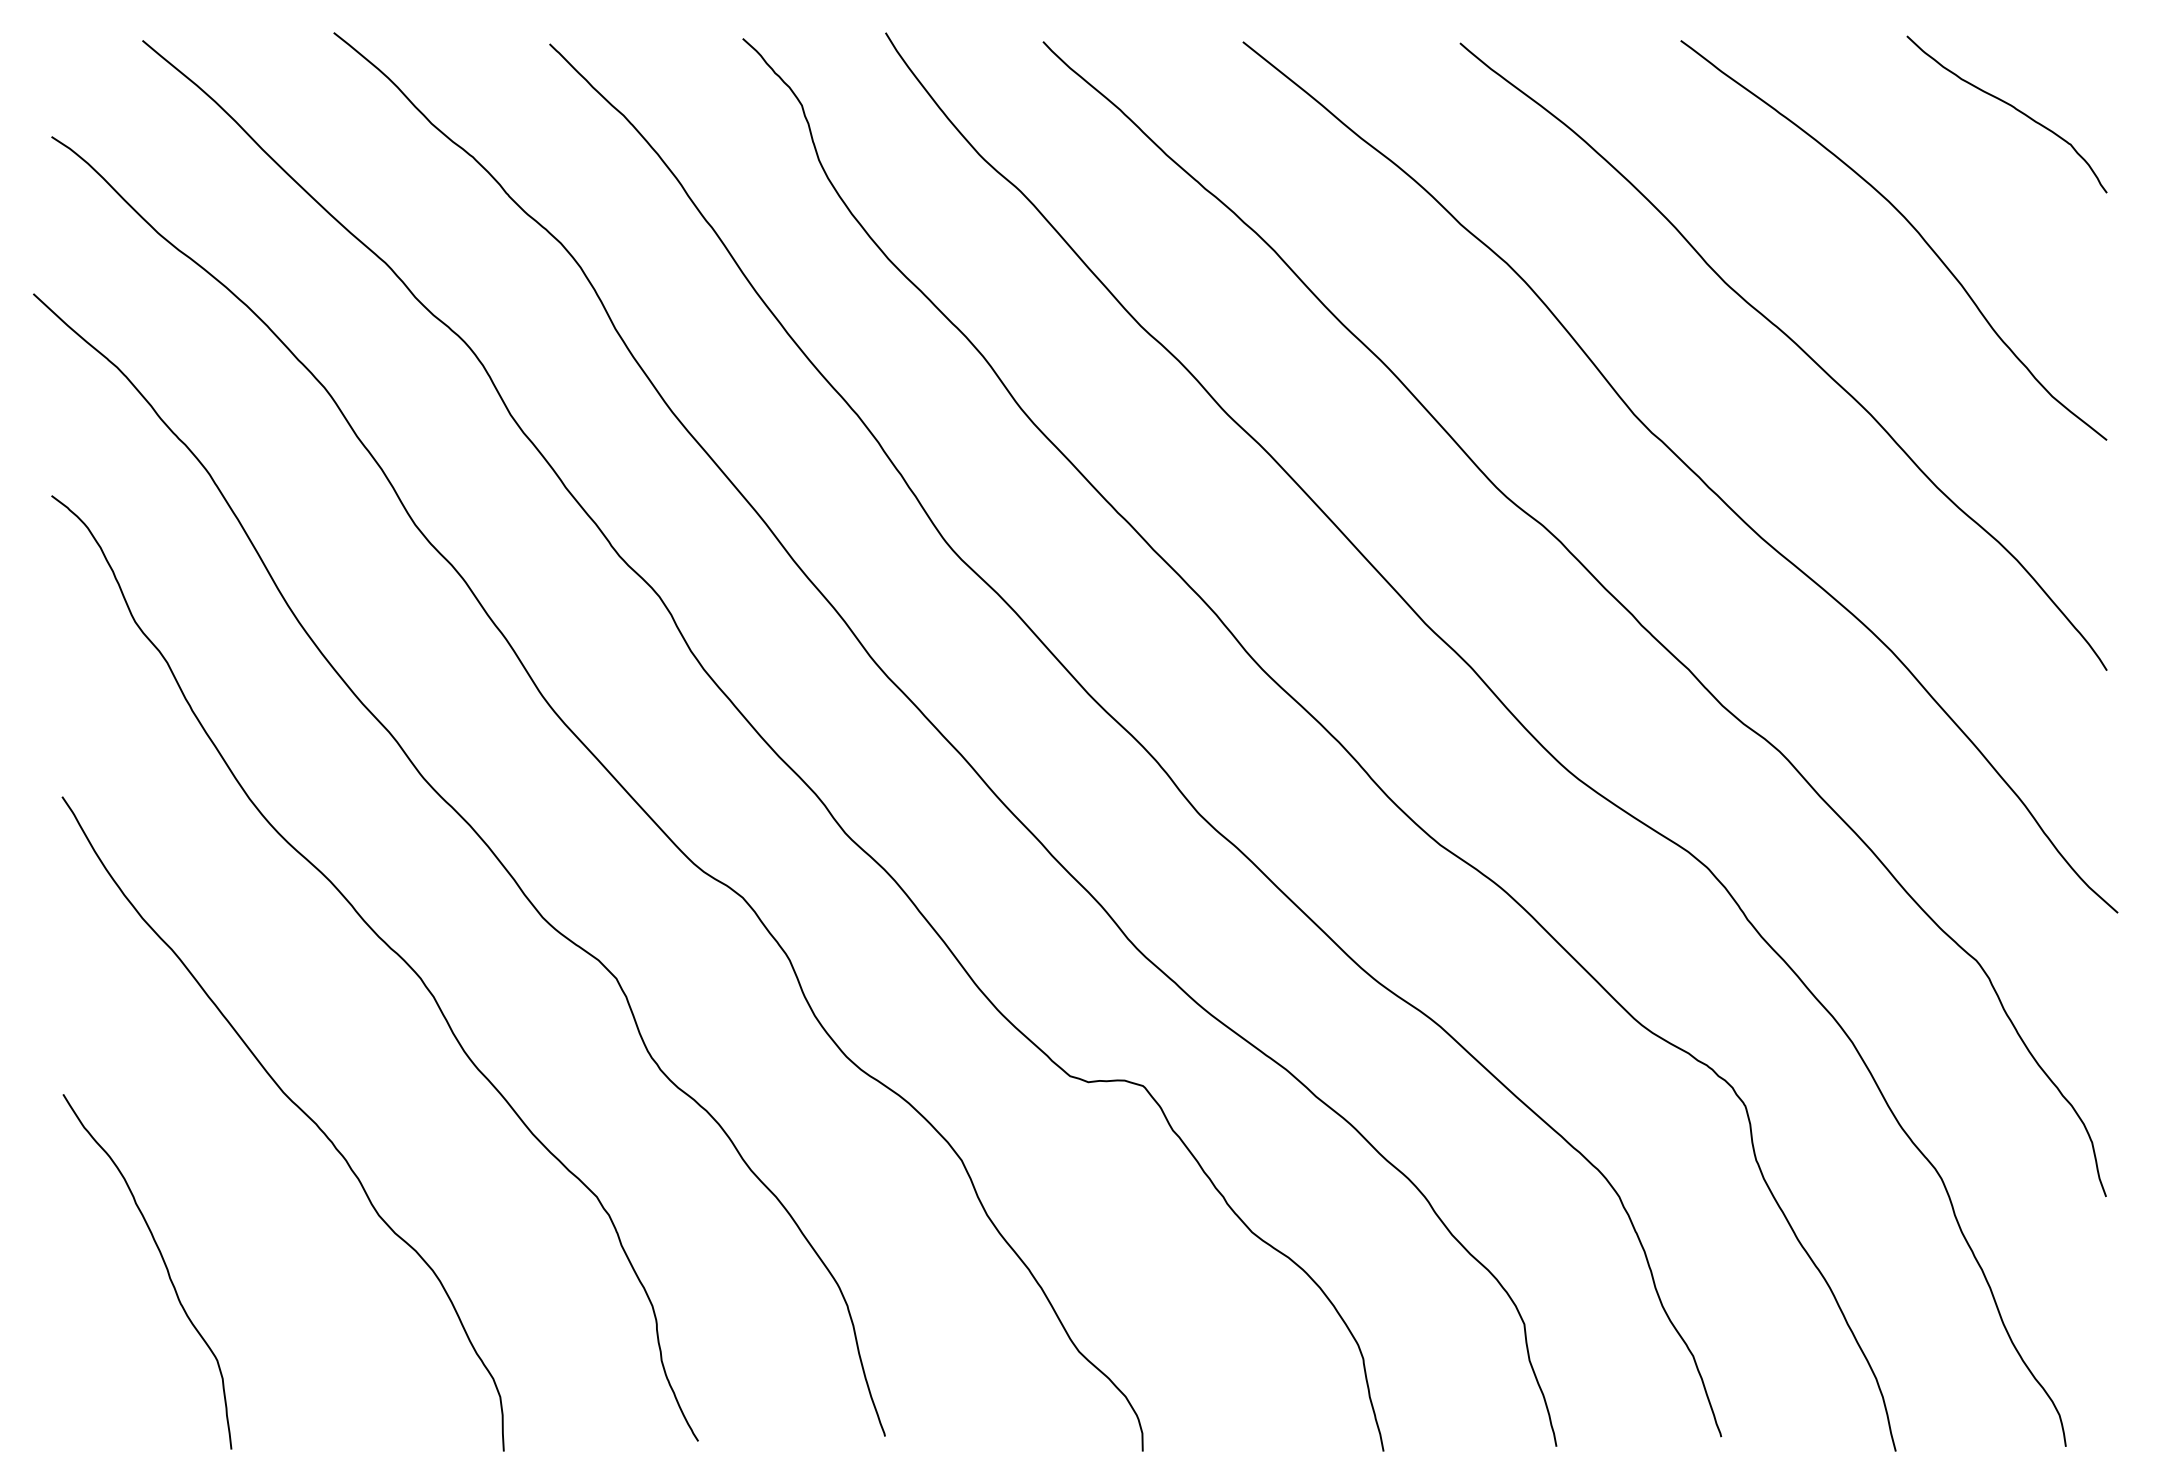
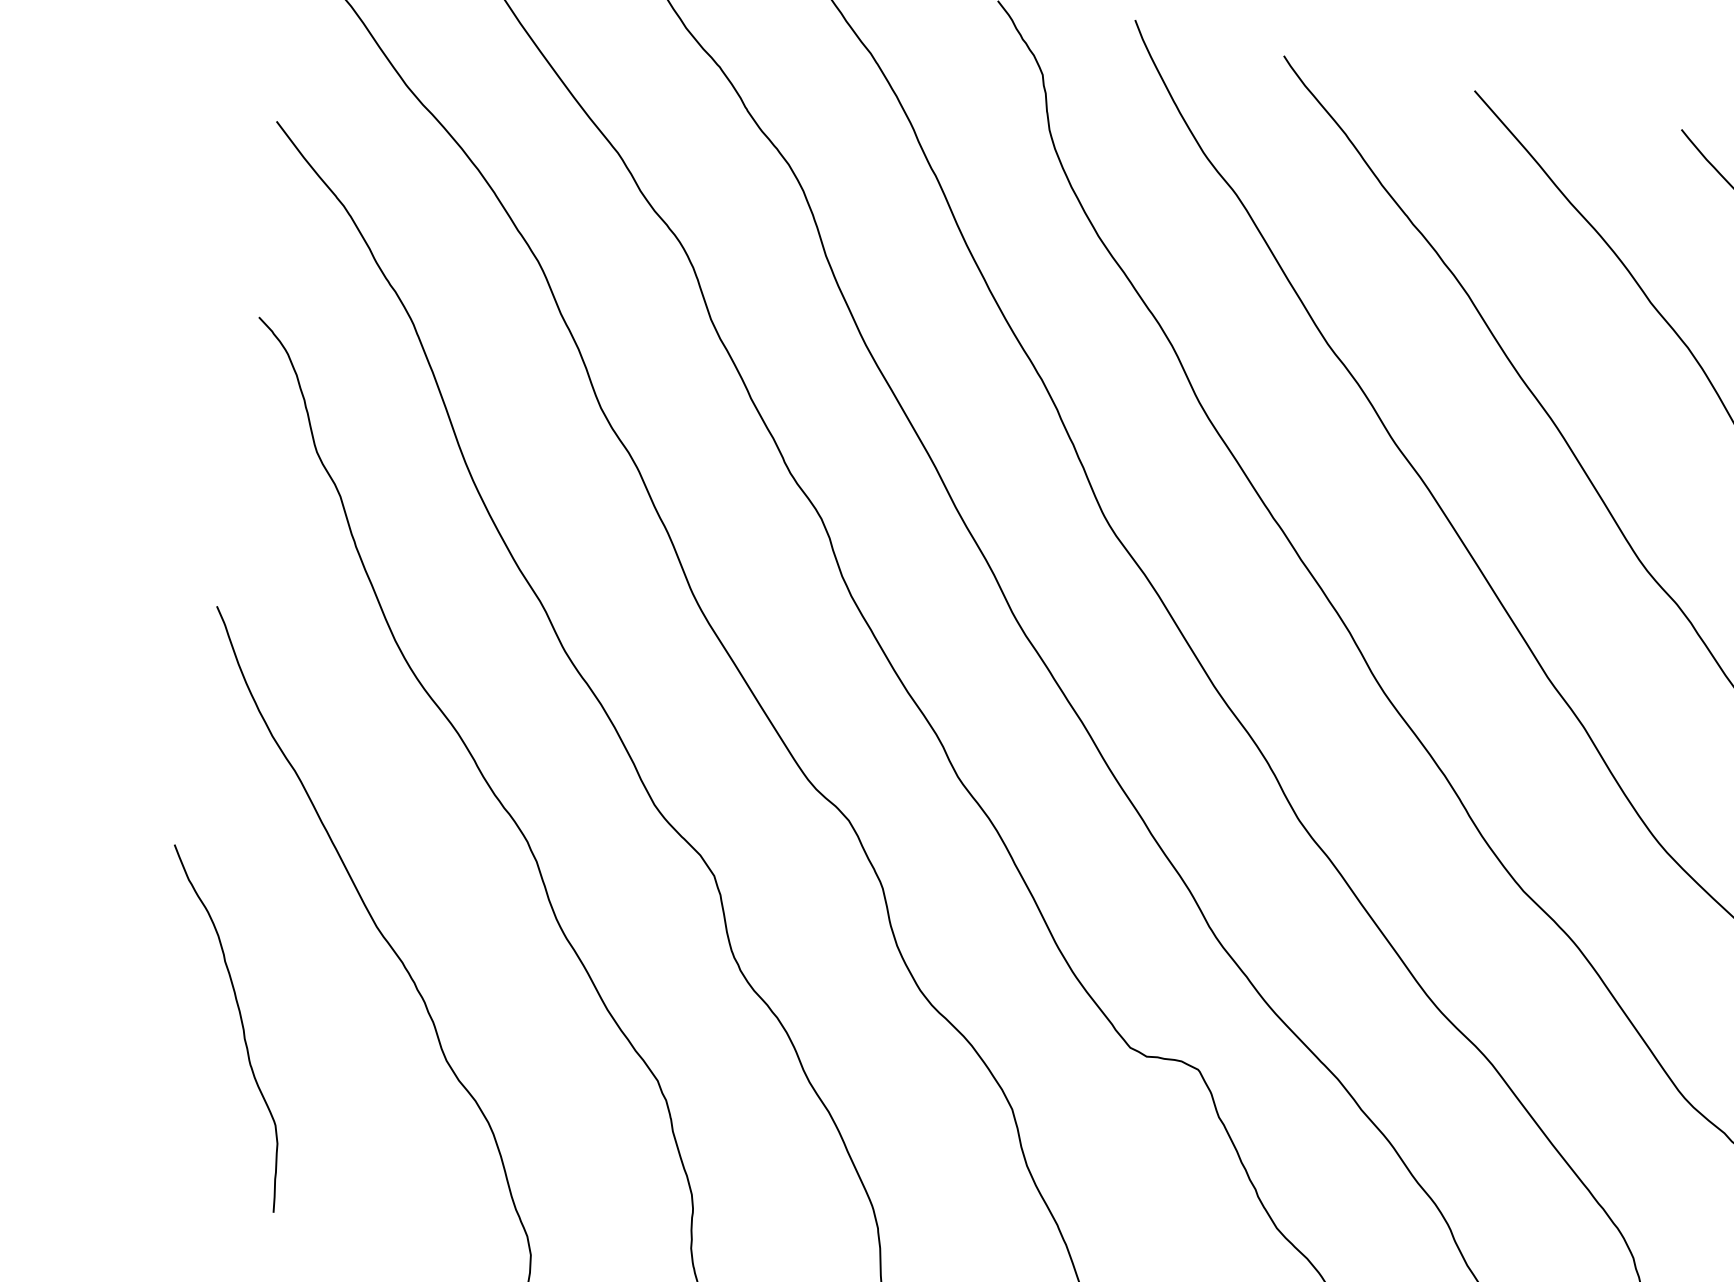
curve: (164, 1265) -> (241, 1025), moved

